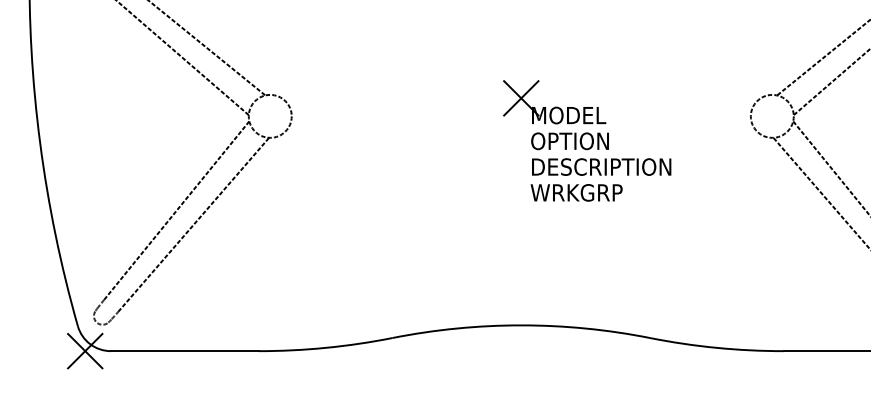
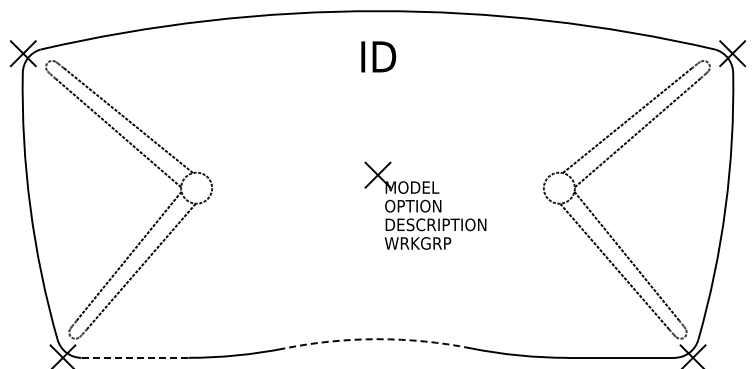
arc: (520, 325) -> (377, 339), solid -> dashed
line: (185, 350) -> (135, 357), solid -> dashed

